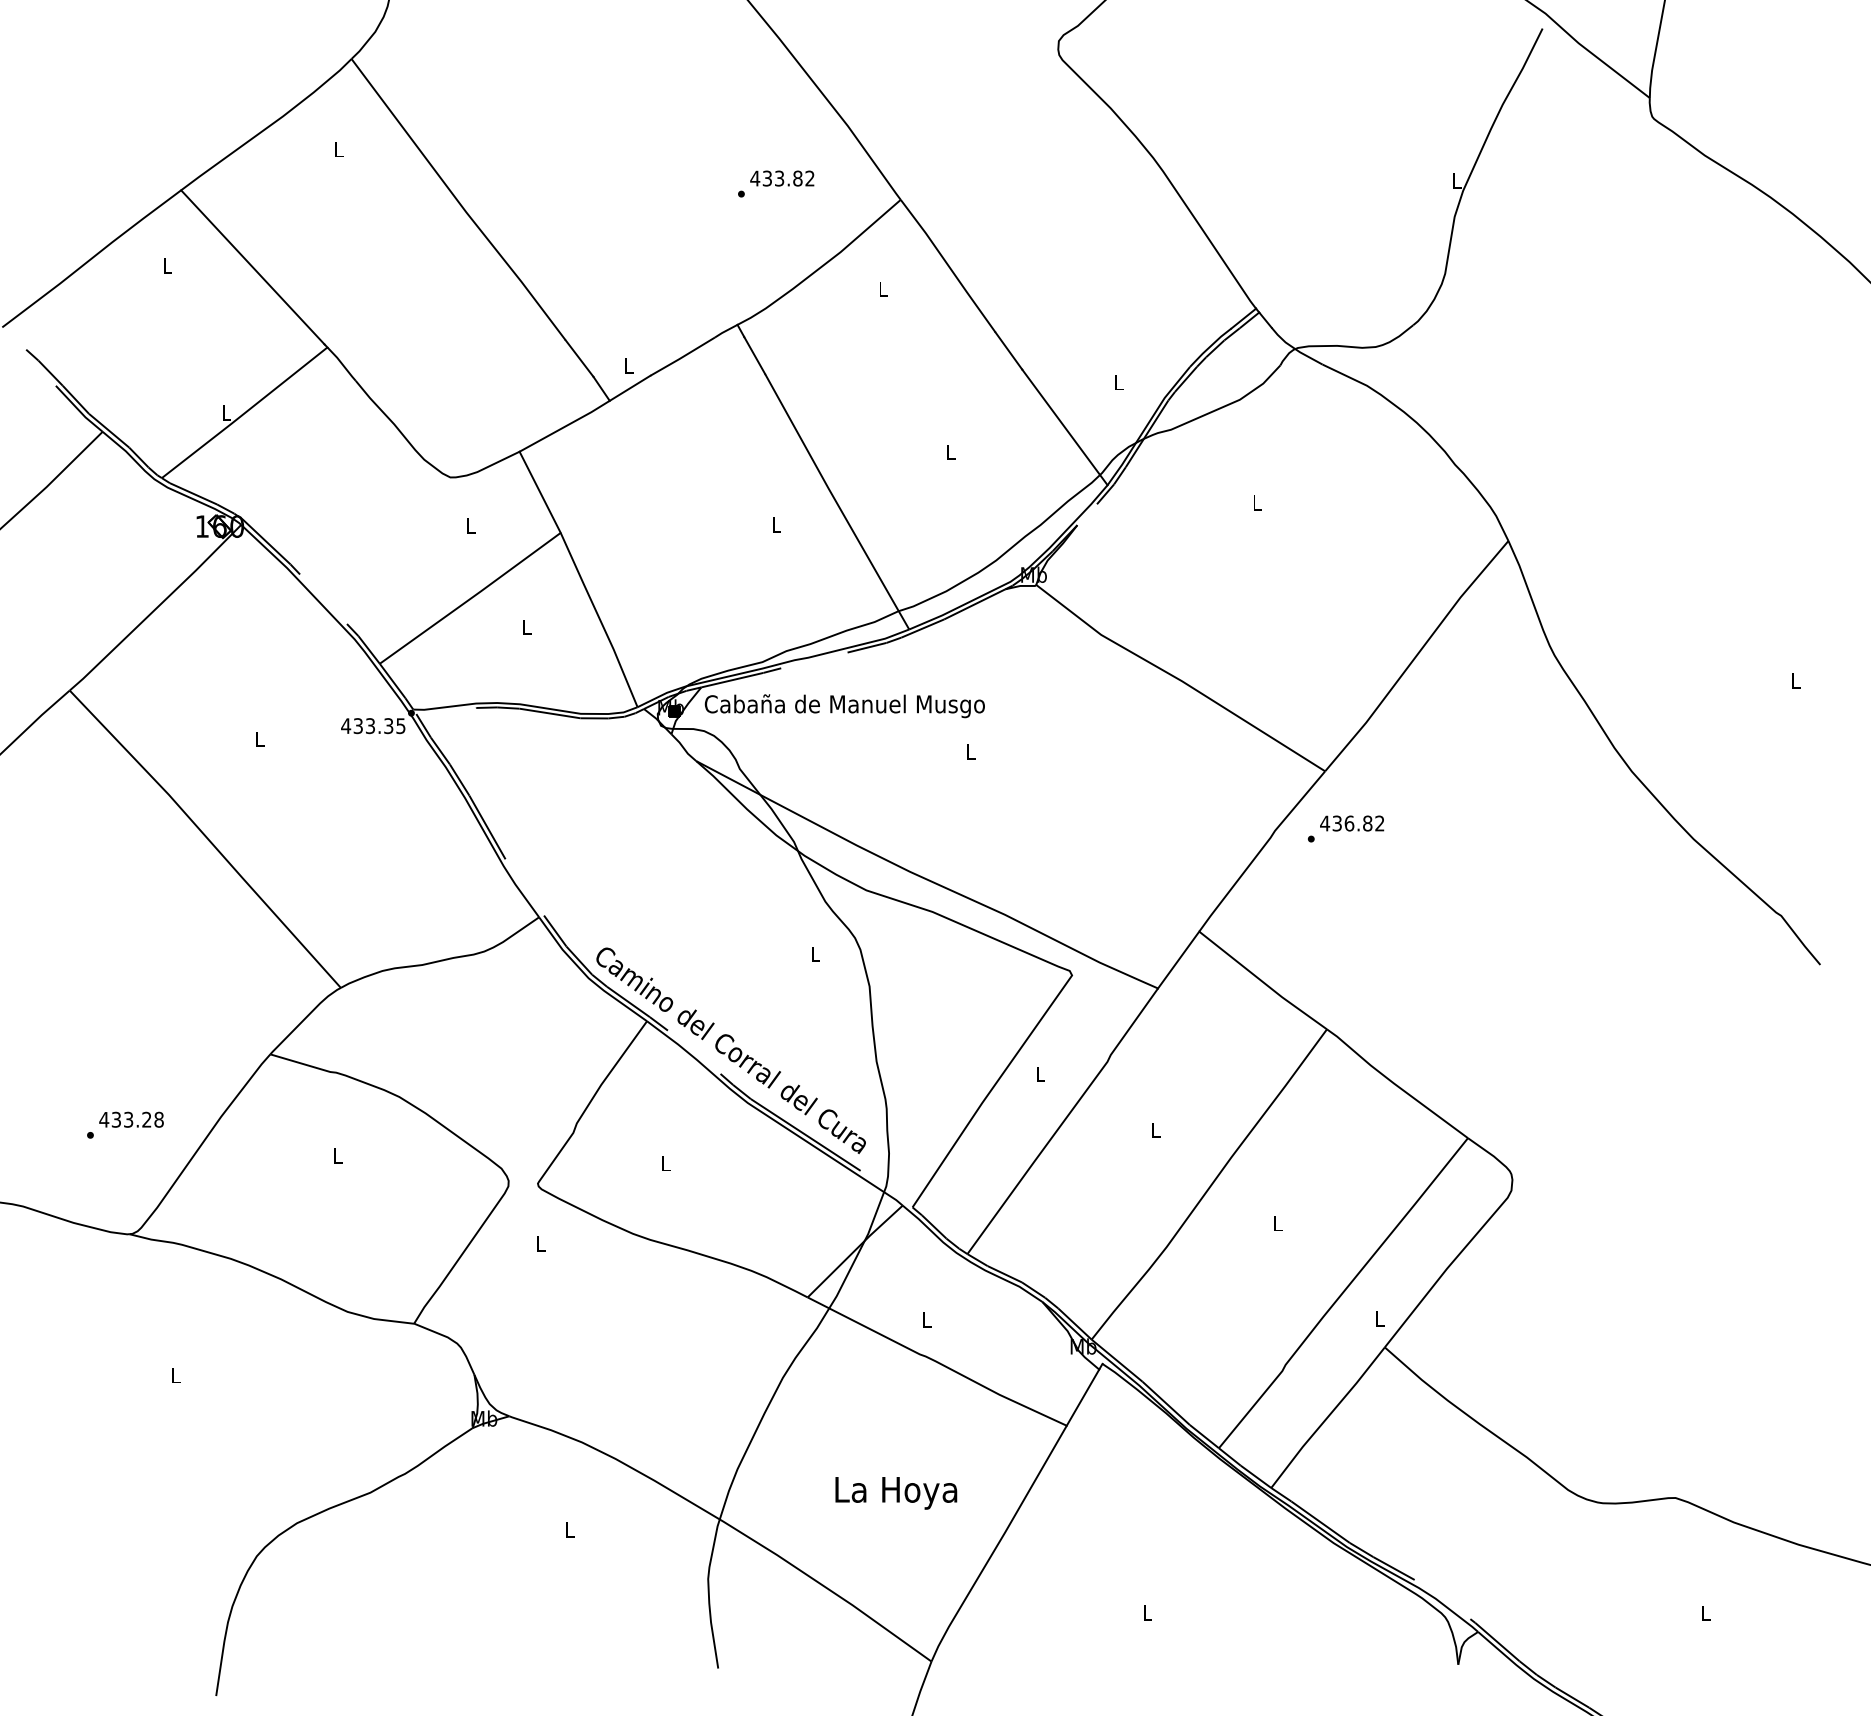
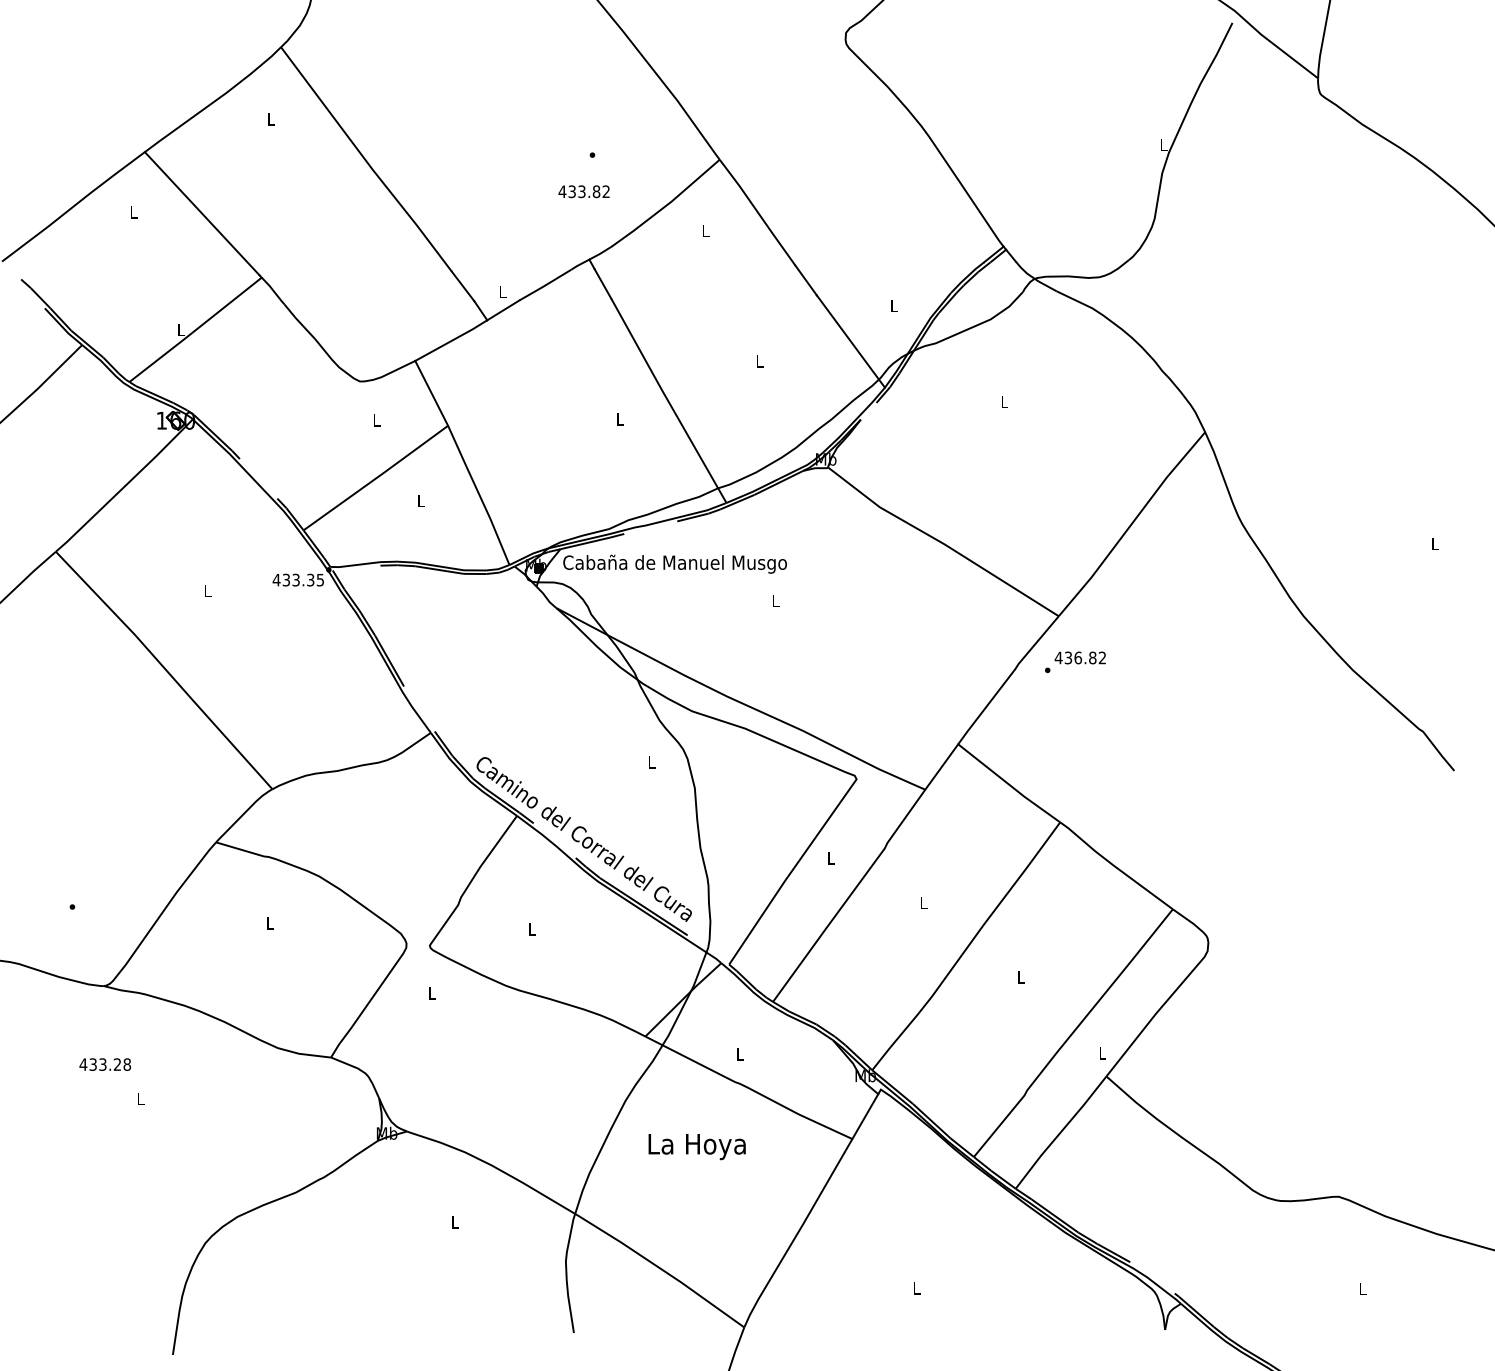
text: (781, 178) -> (583, 191), moved
text: (130, 1119) -> (104, 1064), moved
text: (895, 1493) -> (696, 1147), moved

